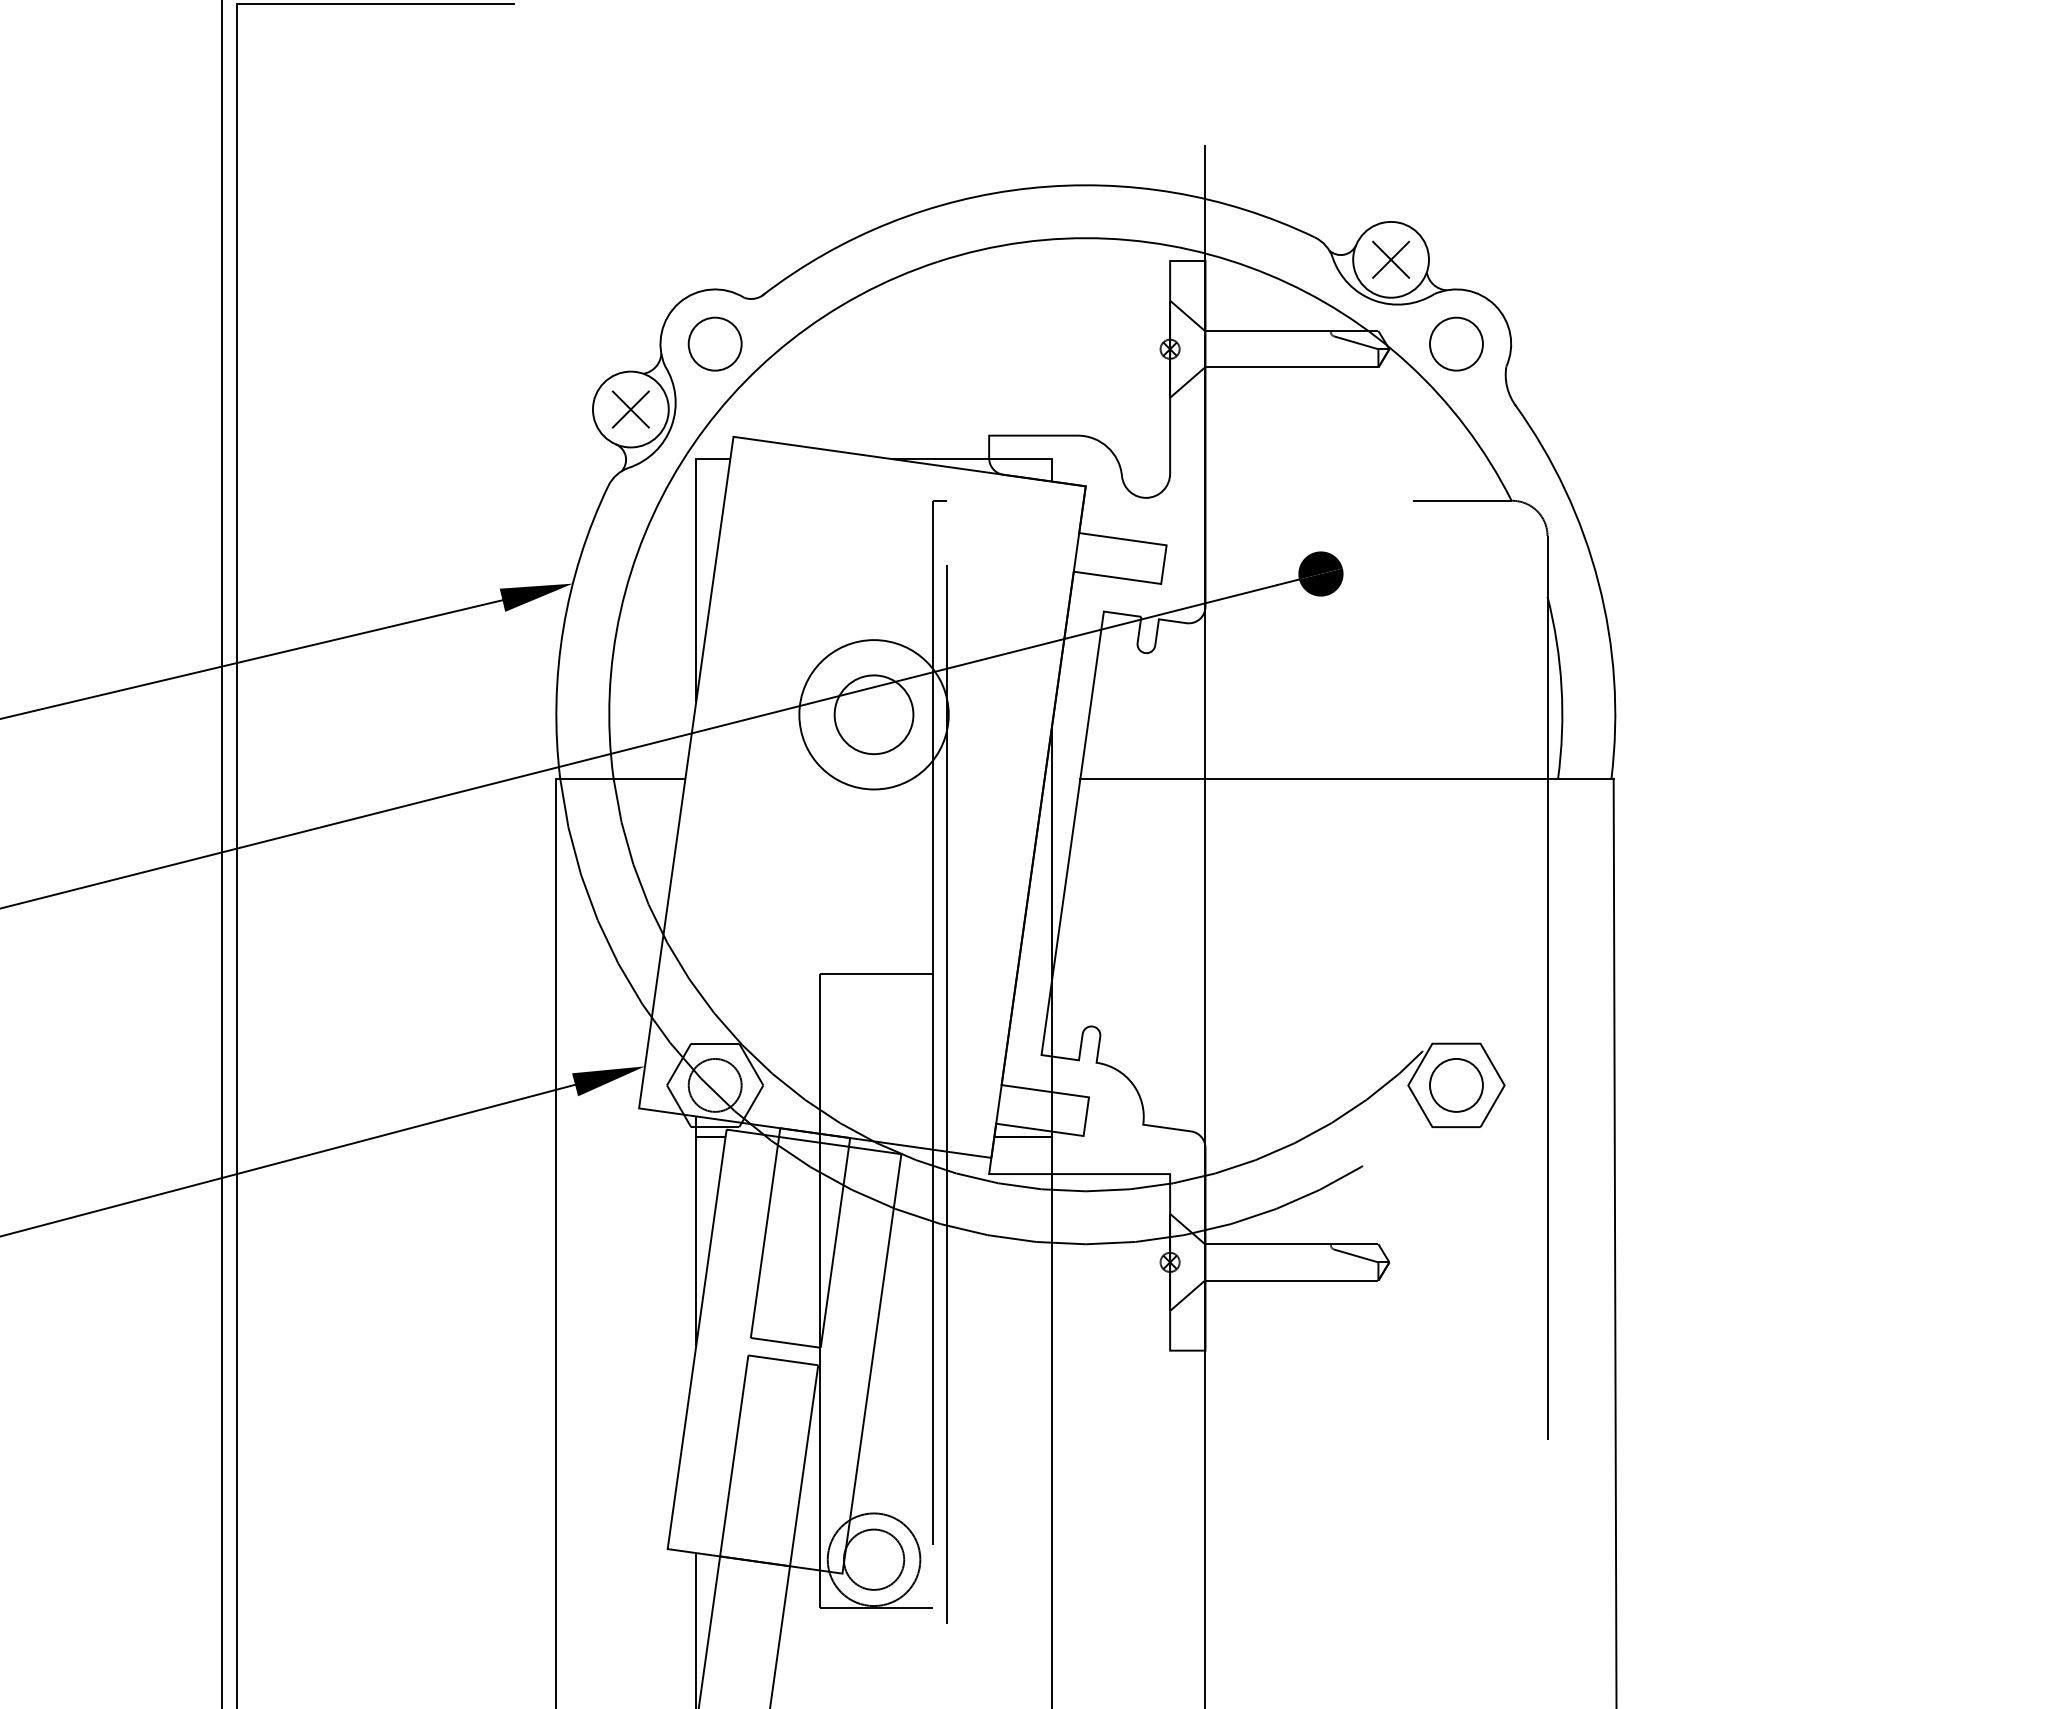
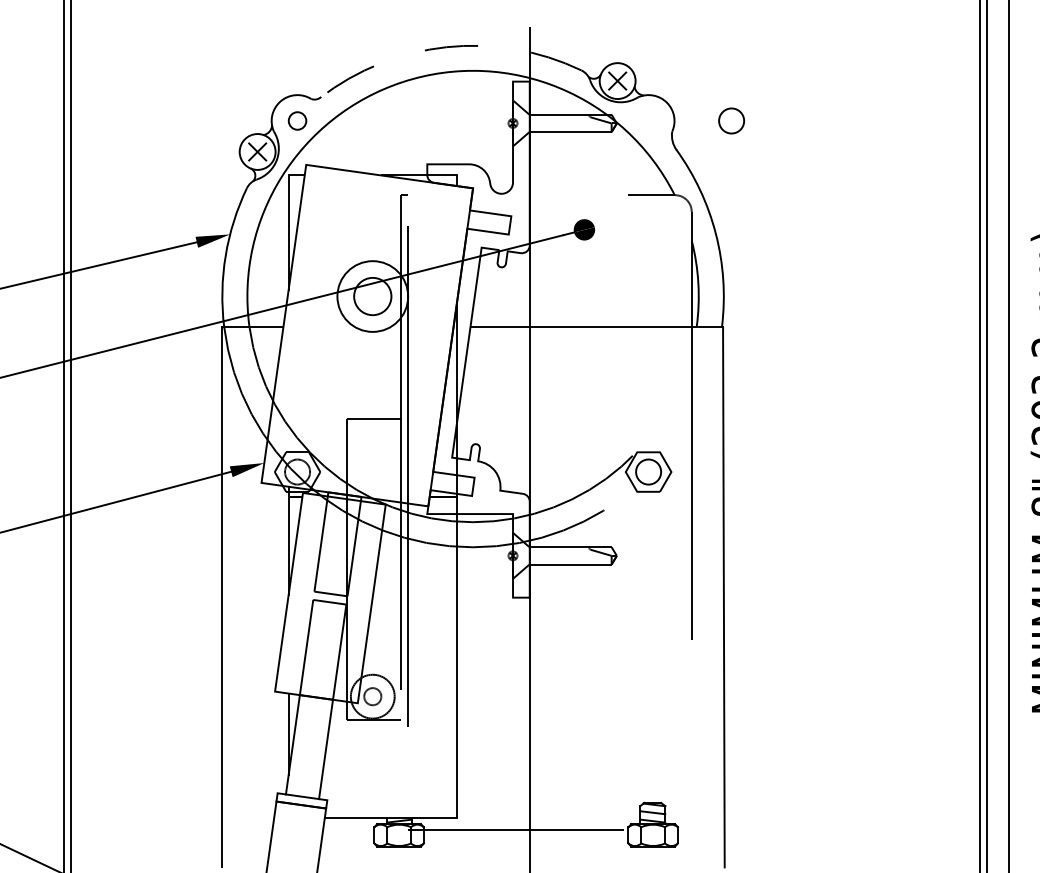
arc: (1029, 188) -> (446, 47), solid -> dashed
circle: (715, 343) -> (297, 120), size x0.7
circle: (1456, 343) -> (731, 120), moved
circle: (873, 1559) -> (372, 696), size x0.6

